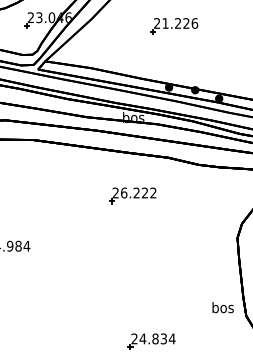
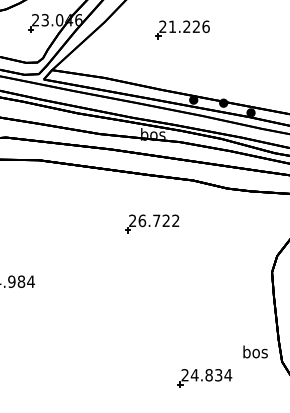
part: (174, 26) -> (182, 30), moved
text: (136, 192) -> (156, 220), 26.222 -> 26.722
part: (151, 341) -> (204, 378), moved

